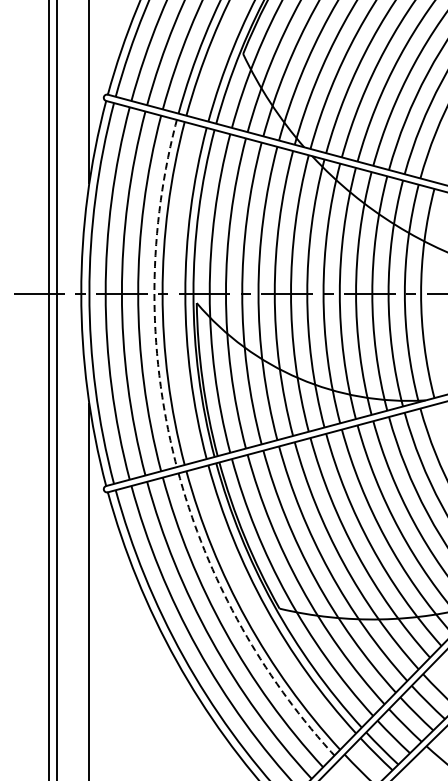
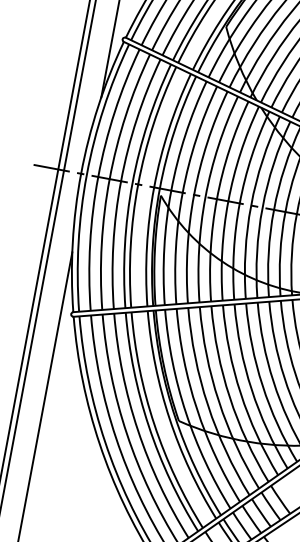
arc: (154, 293) -> (132, 183), dashed -> solid
arc: (239, 623) -> (148, 426), dashed -> solid

